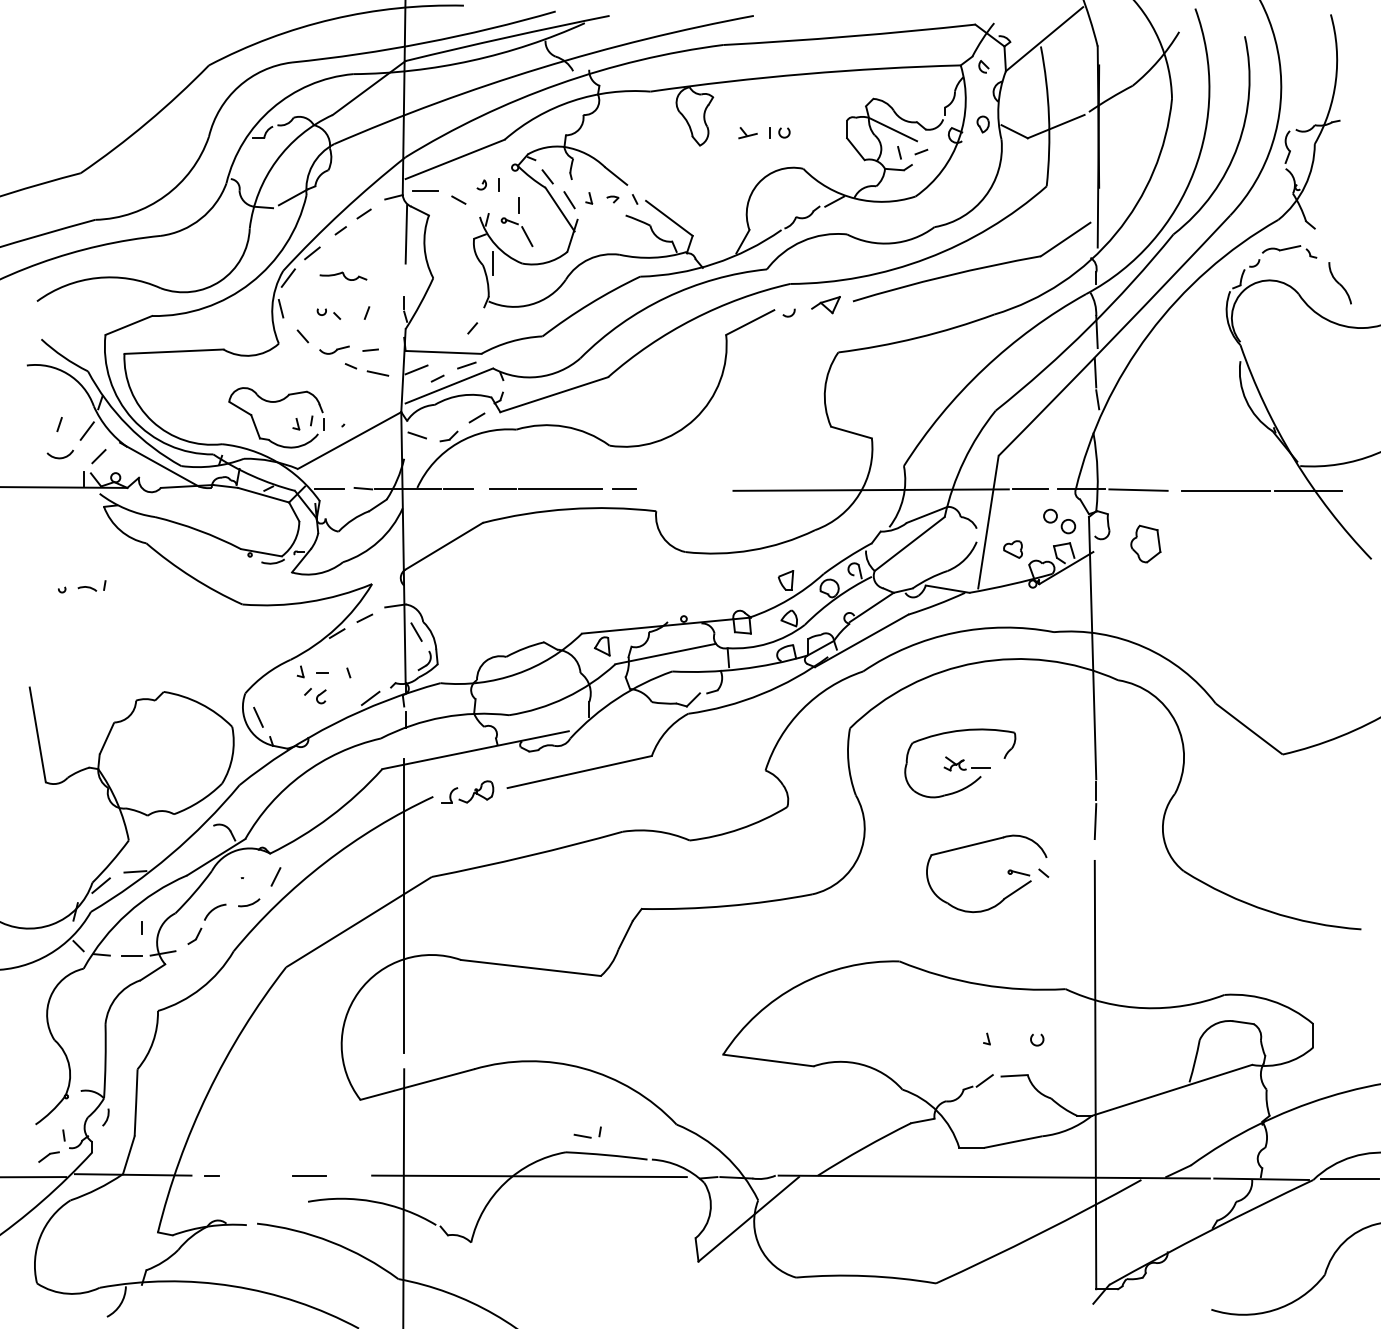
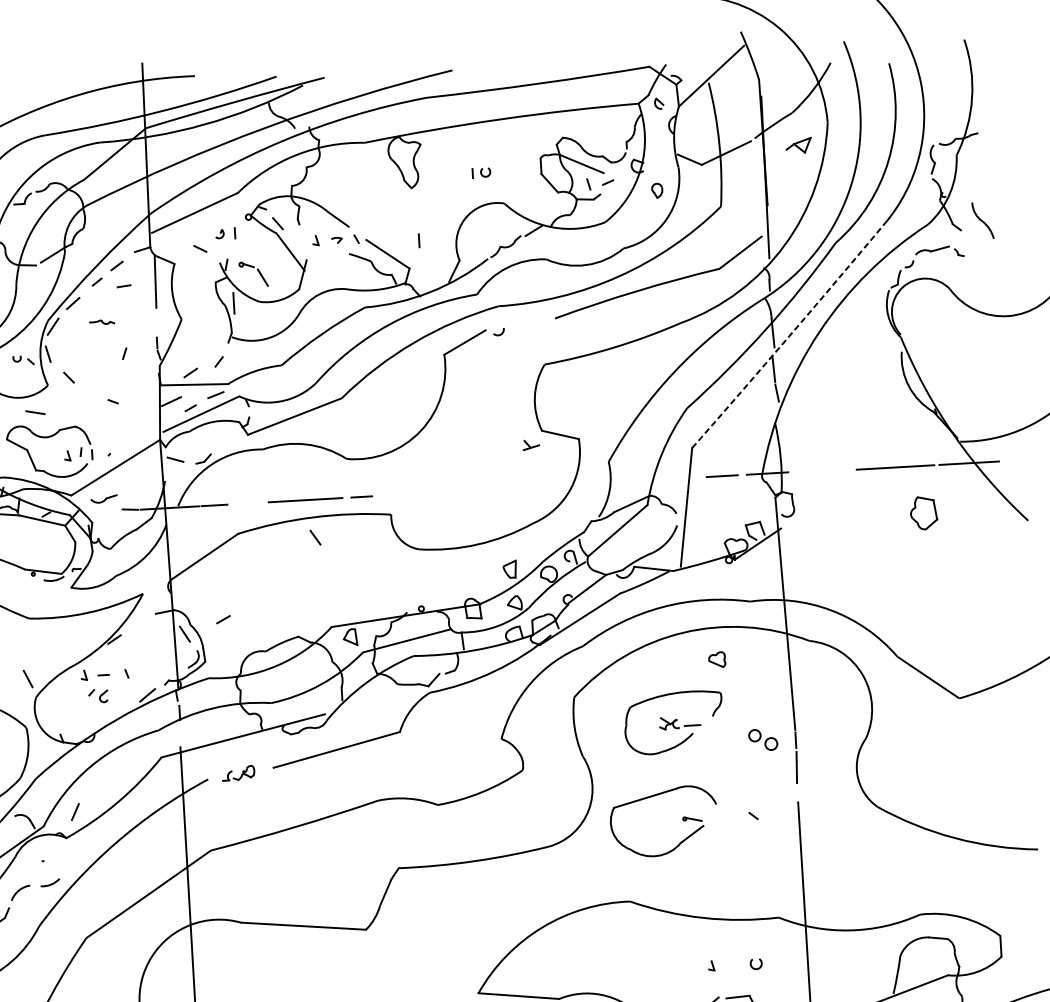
part: (982, 124) -> (656, 190), moved
part: (747, 133) -> (530, 445), moved
line: (424, 190) -> (169, 242), removed
line: (569, 200) -> (315, 537), moved
line: (518, 205) -> (418, 241), moved
part: (343, 275) -> (101, 321), size x0.6
part: (1339, 283) -> (982, 221), moved
part: (825, 305) -> (798, 146), moved
part: (328, 313) -> (23, 359), moved
arc: (1115, 336) -> (789, 336), solid -> dashed
part: (334, 349) -> (104, 498), moved
line: (370, 349) -> (123, 285), moved
line: (377, 373) -> (35, 412), moved
line: (476, 417) -> (190, 372), moved
line: (329, 489) -> (100, 512), removed
line: (503, 489) -> (254, 503), removed
line: (870, 489) -> (580, 484), removed
line: (1138, 489) -> (817, 470), removed
part: (1059, 521) -> (763, 739), moved
part: (1145, 543) -> (923, 512), moved
part: (1012, 549) -> (716, 659), moved
line: (364, 617) -> (223, 618), moved
line: (258, 716) -> (28, 678), moved
part: (467, 791) -> (238, 772), size x0.7
part: (1007, 873) -> (682, 820), moved
line: (275, 876) -> (74, 811), moved

